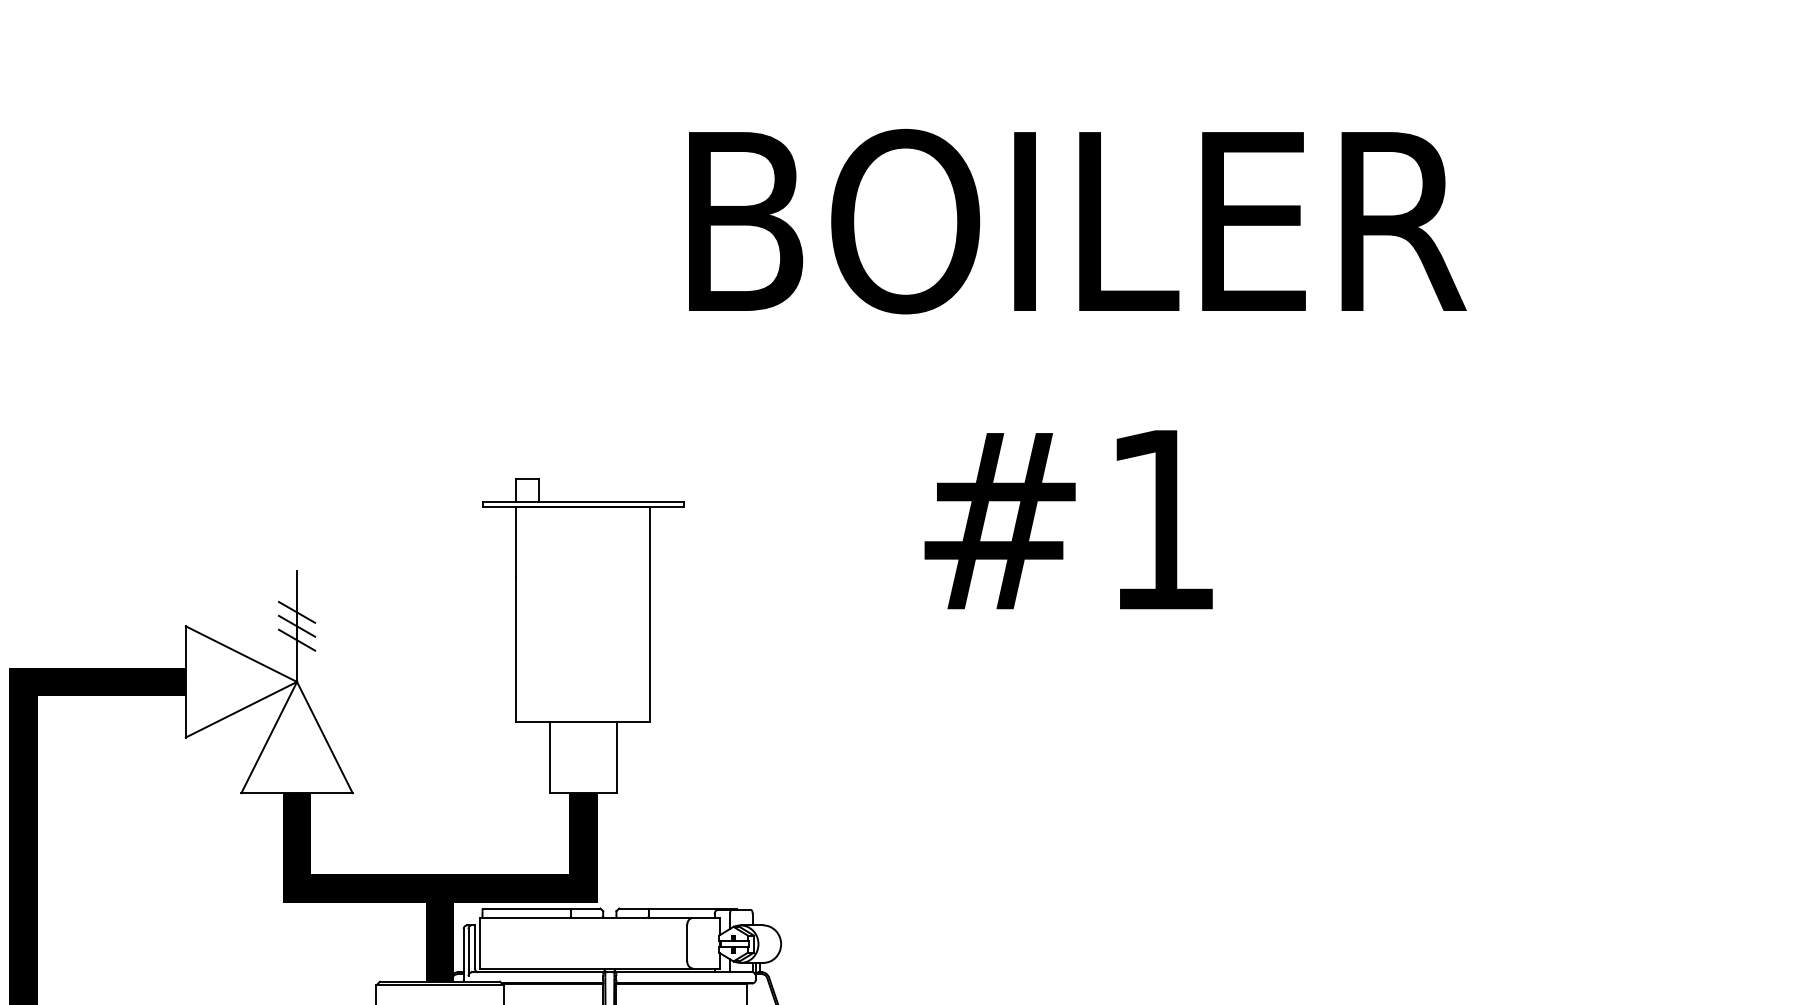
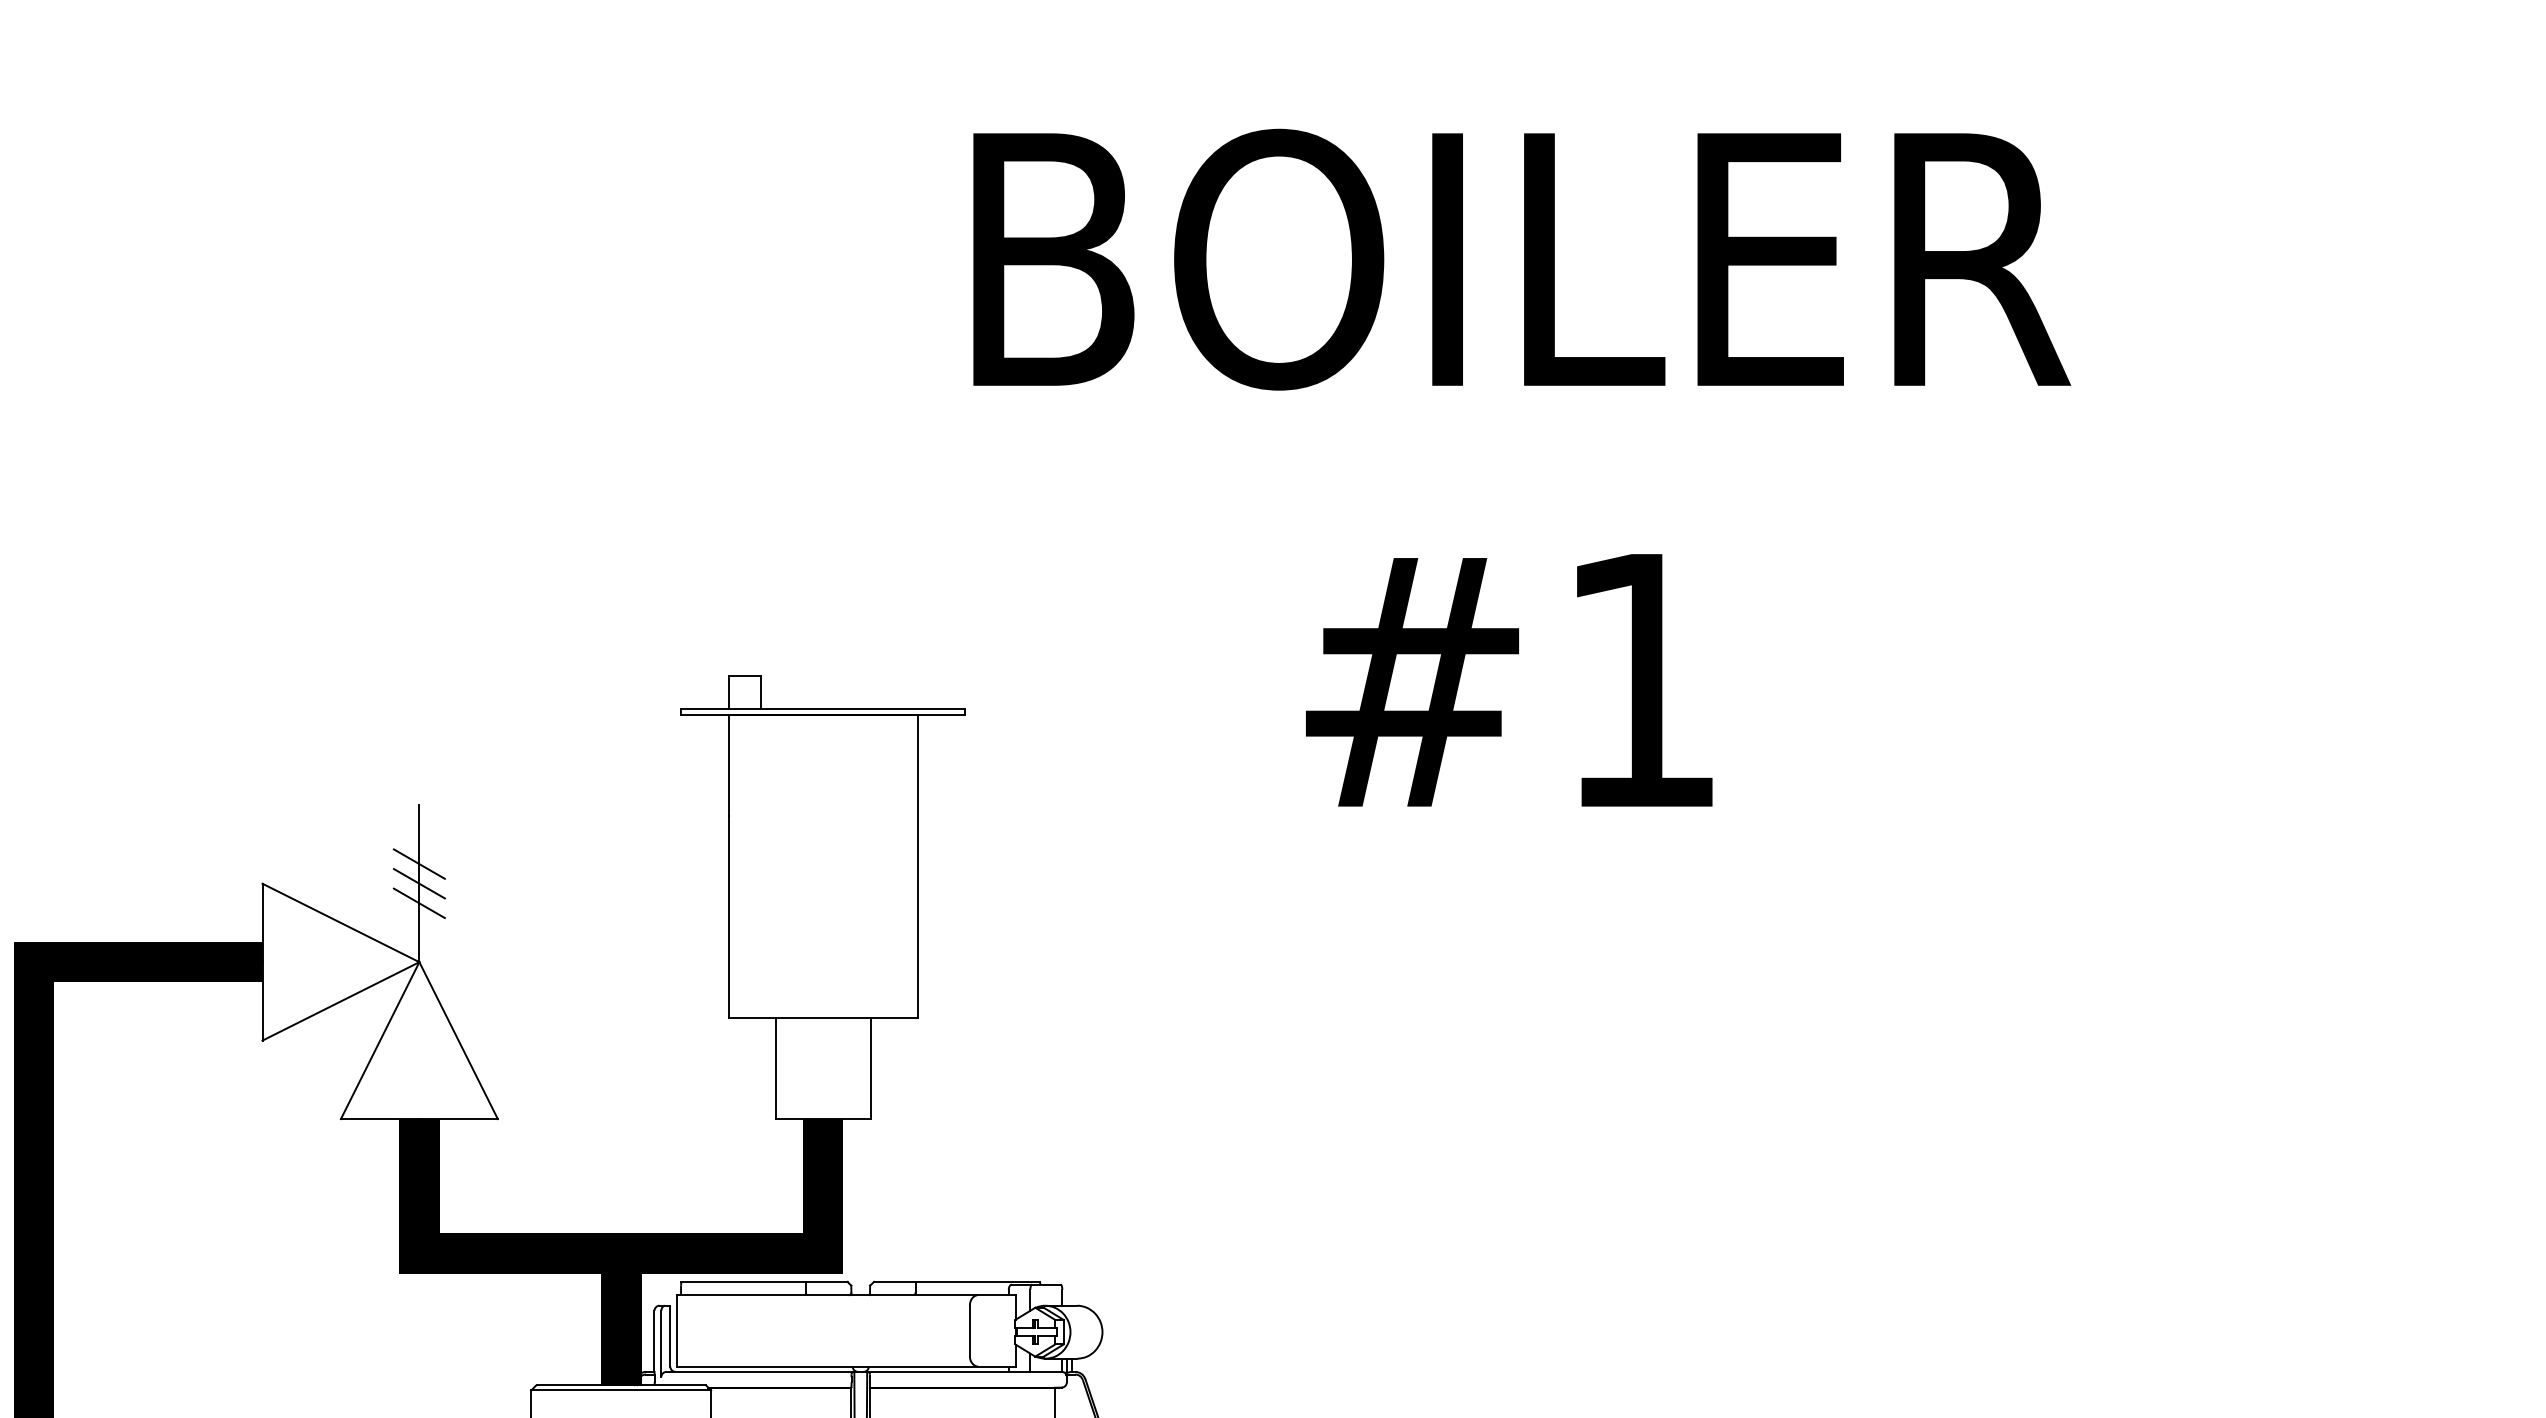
text: (1078, 368) -> (1522, 467), moved

